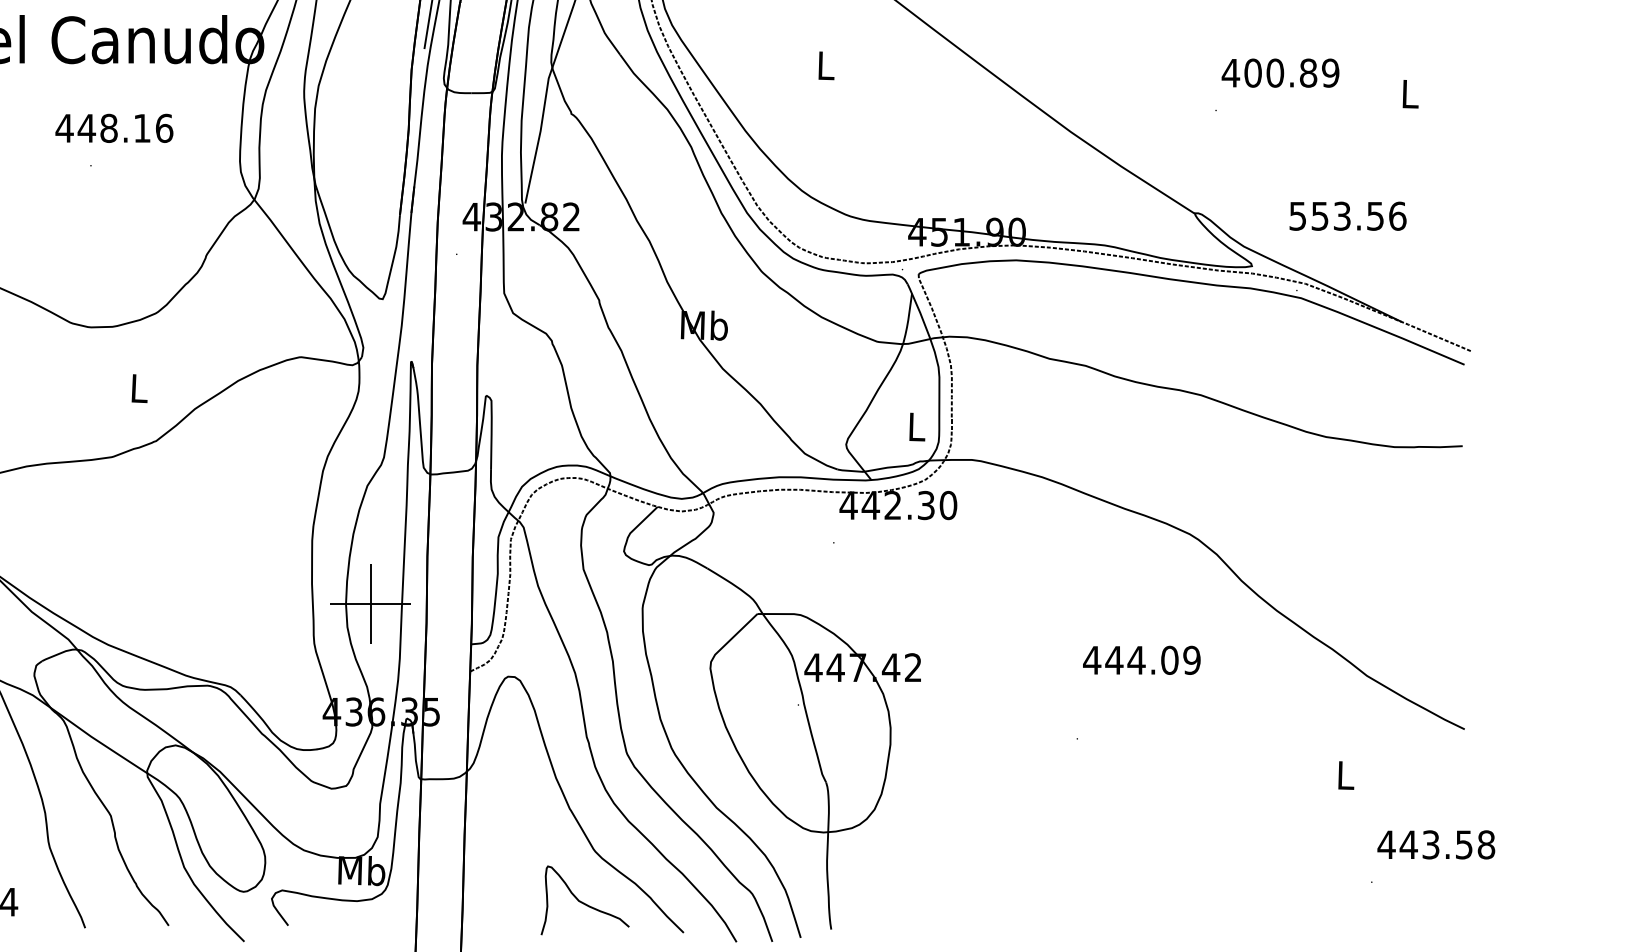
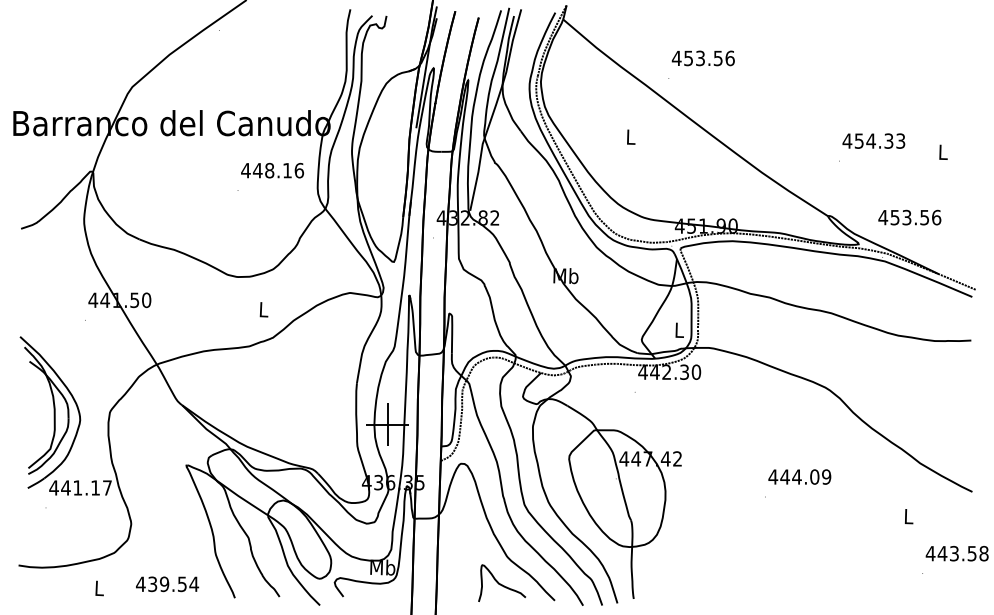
text: (1290, 71) -> (879, 140), 400.89 -> 454.33
text: (114, 128) -> (272, 170), moved
text: (1298, 216) -> (883, 217), 553.56 -> 453.56
text: (1141, 659) -> (799, 476), moved

